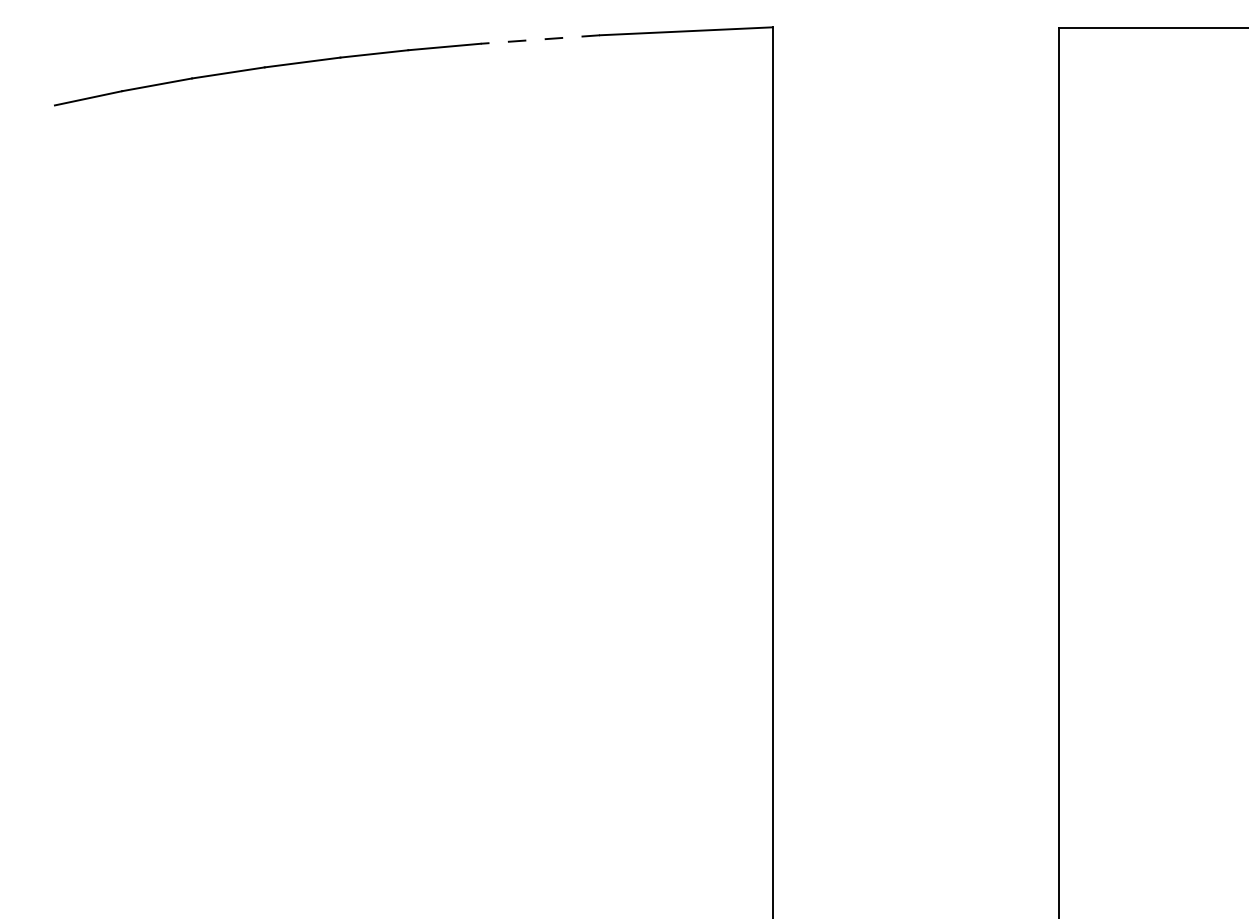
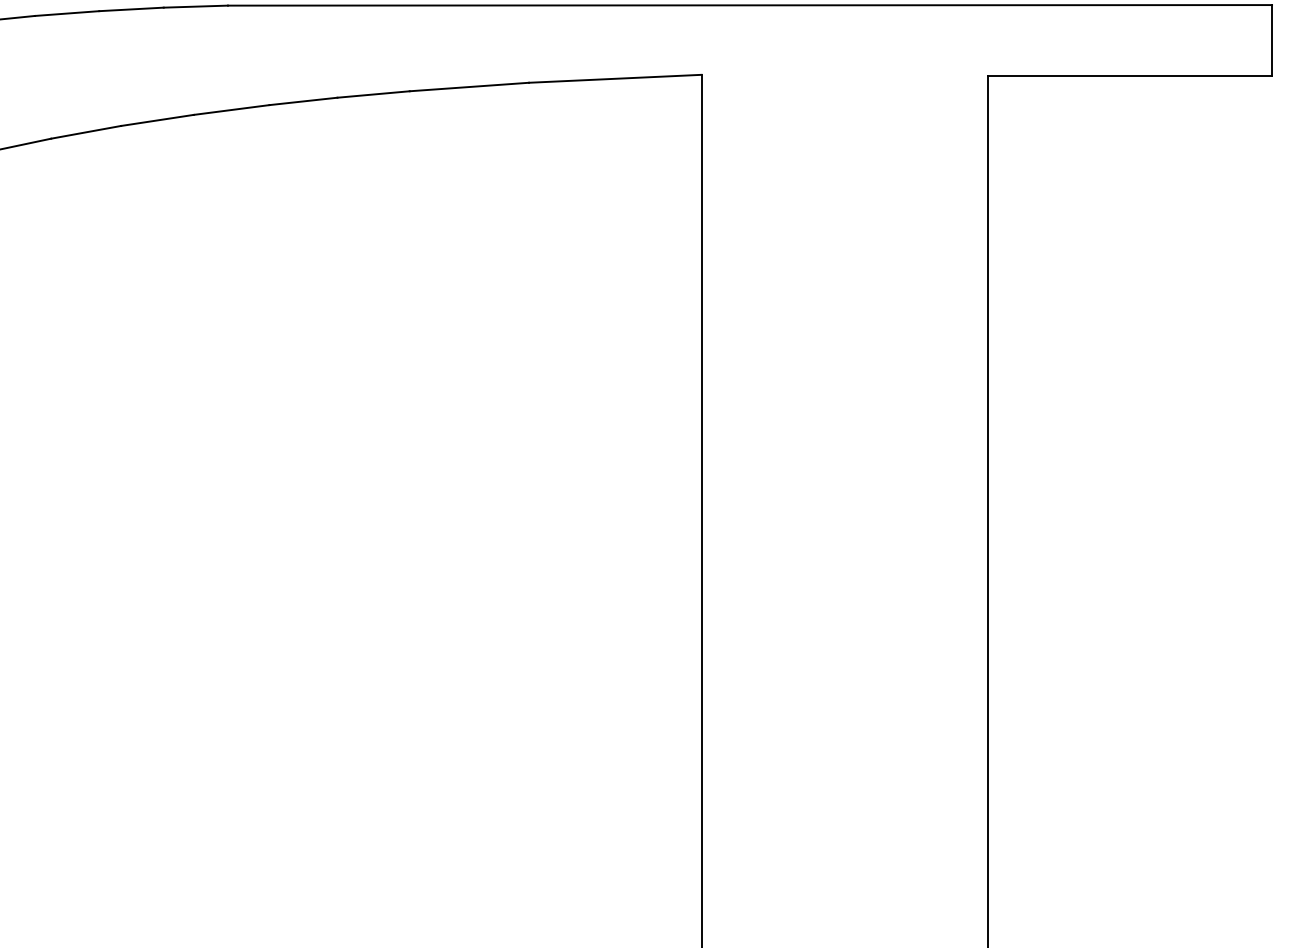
line: (540, 40) -> (469, 87), dashed -> solid

